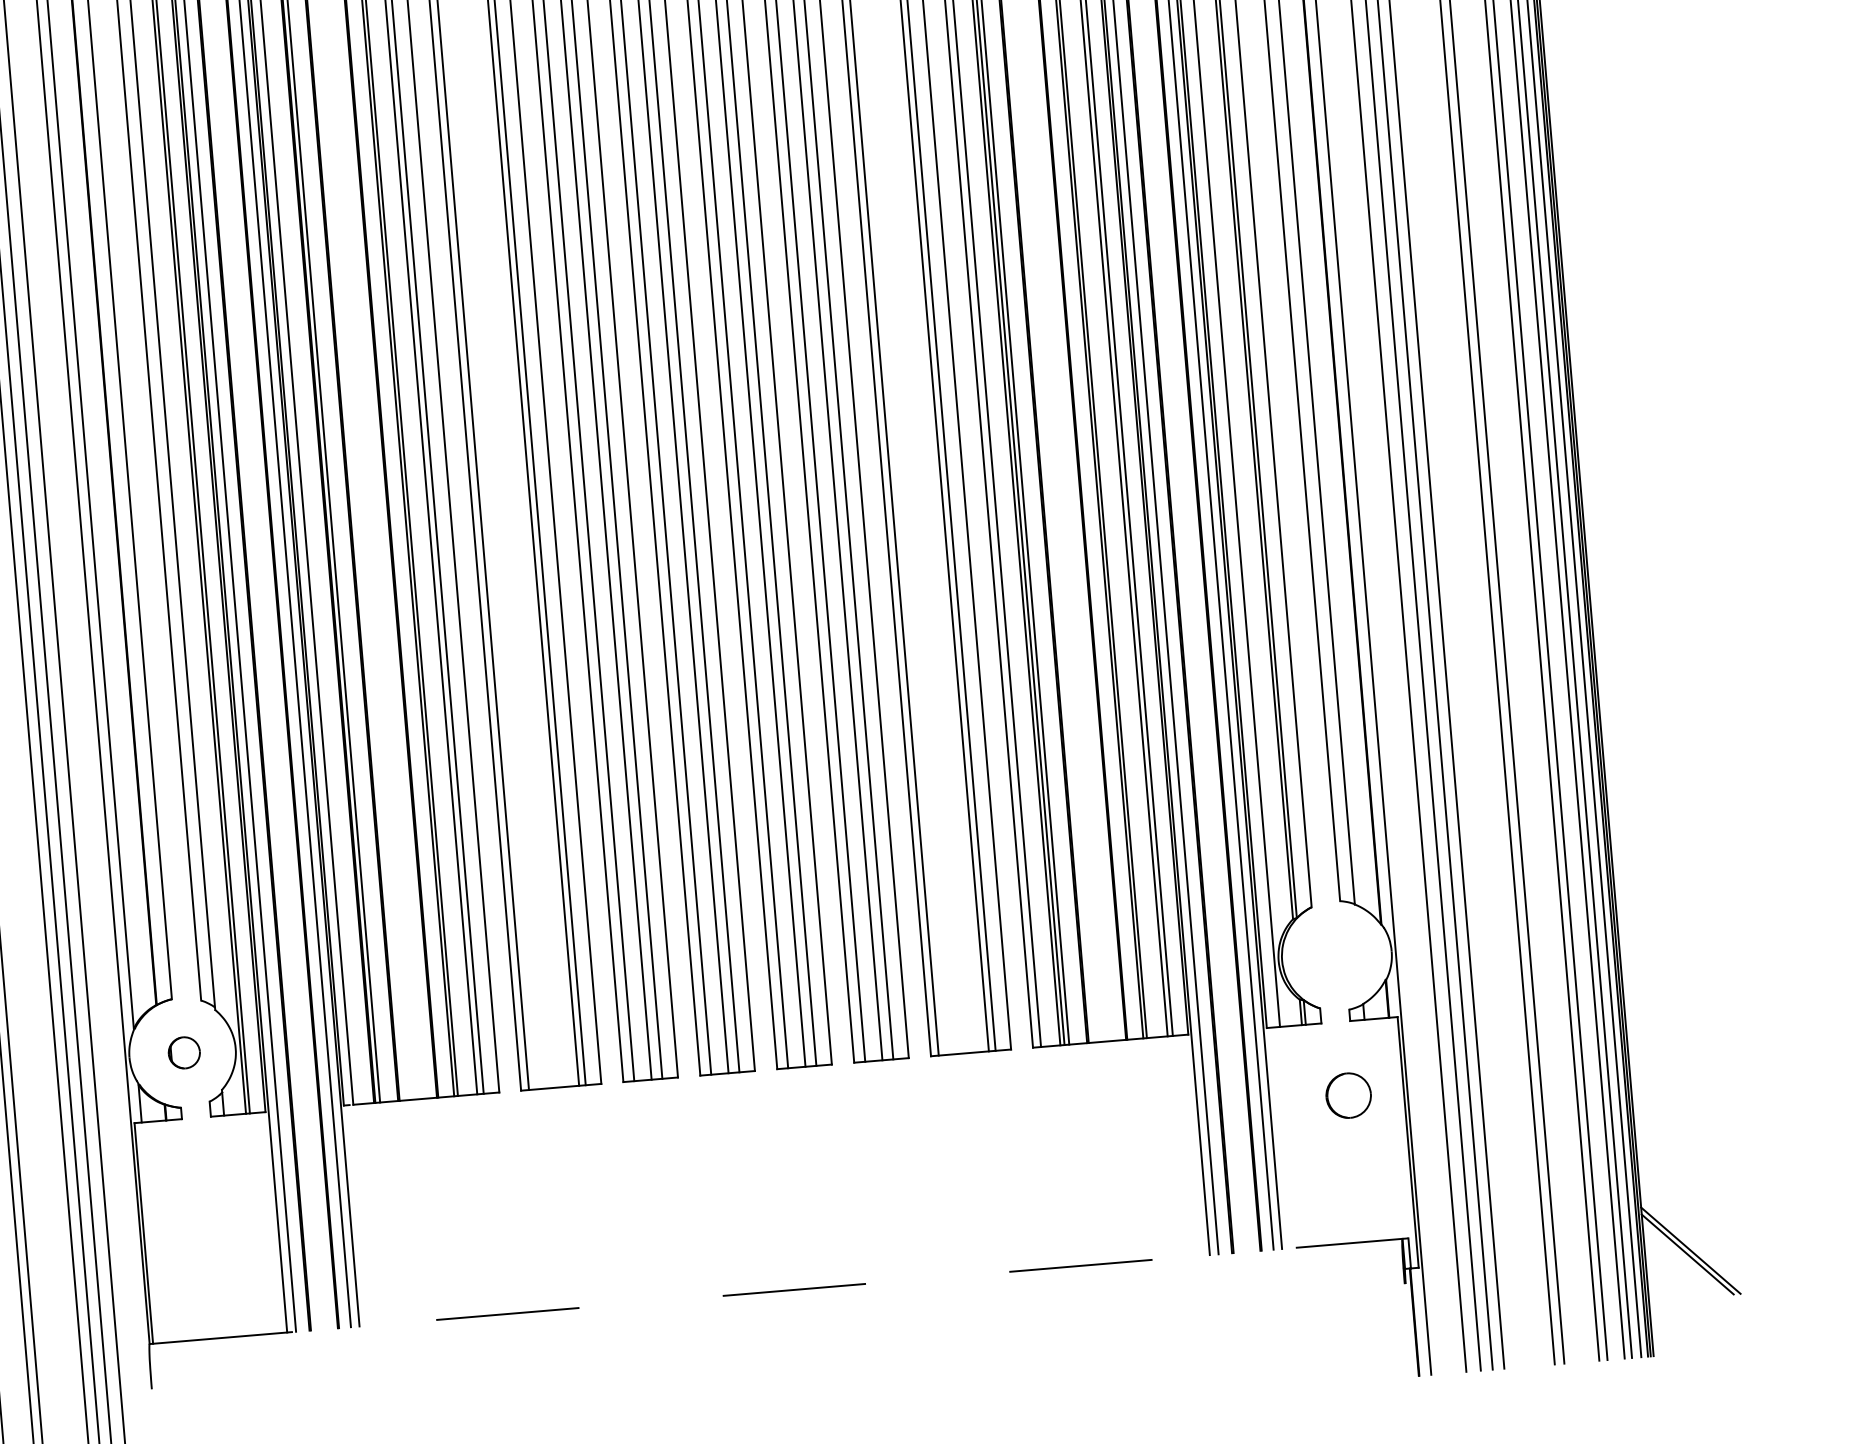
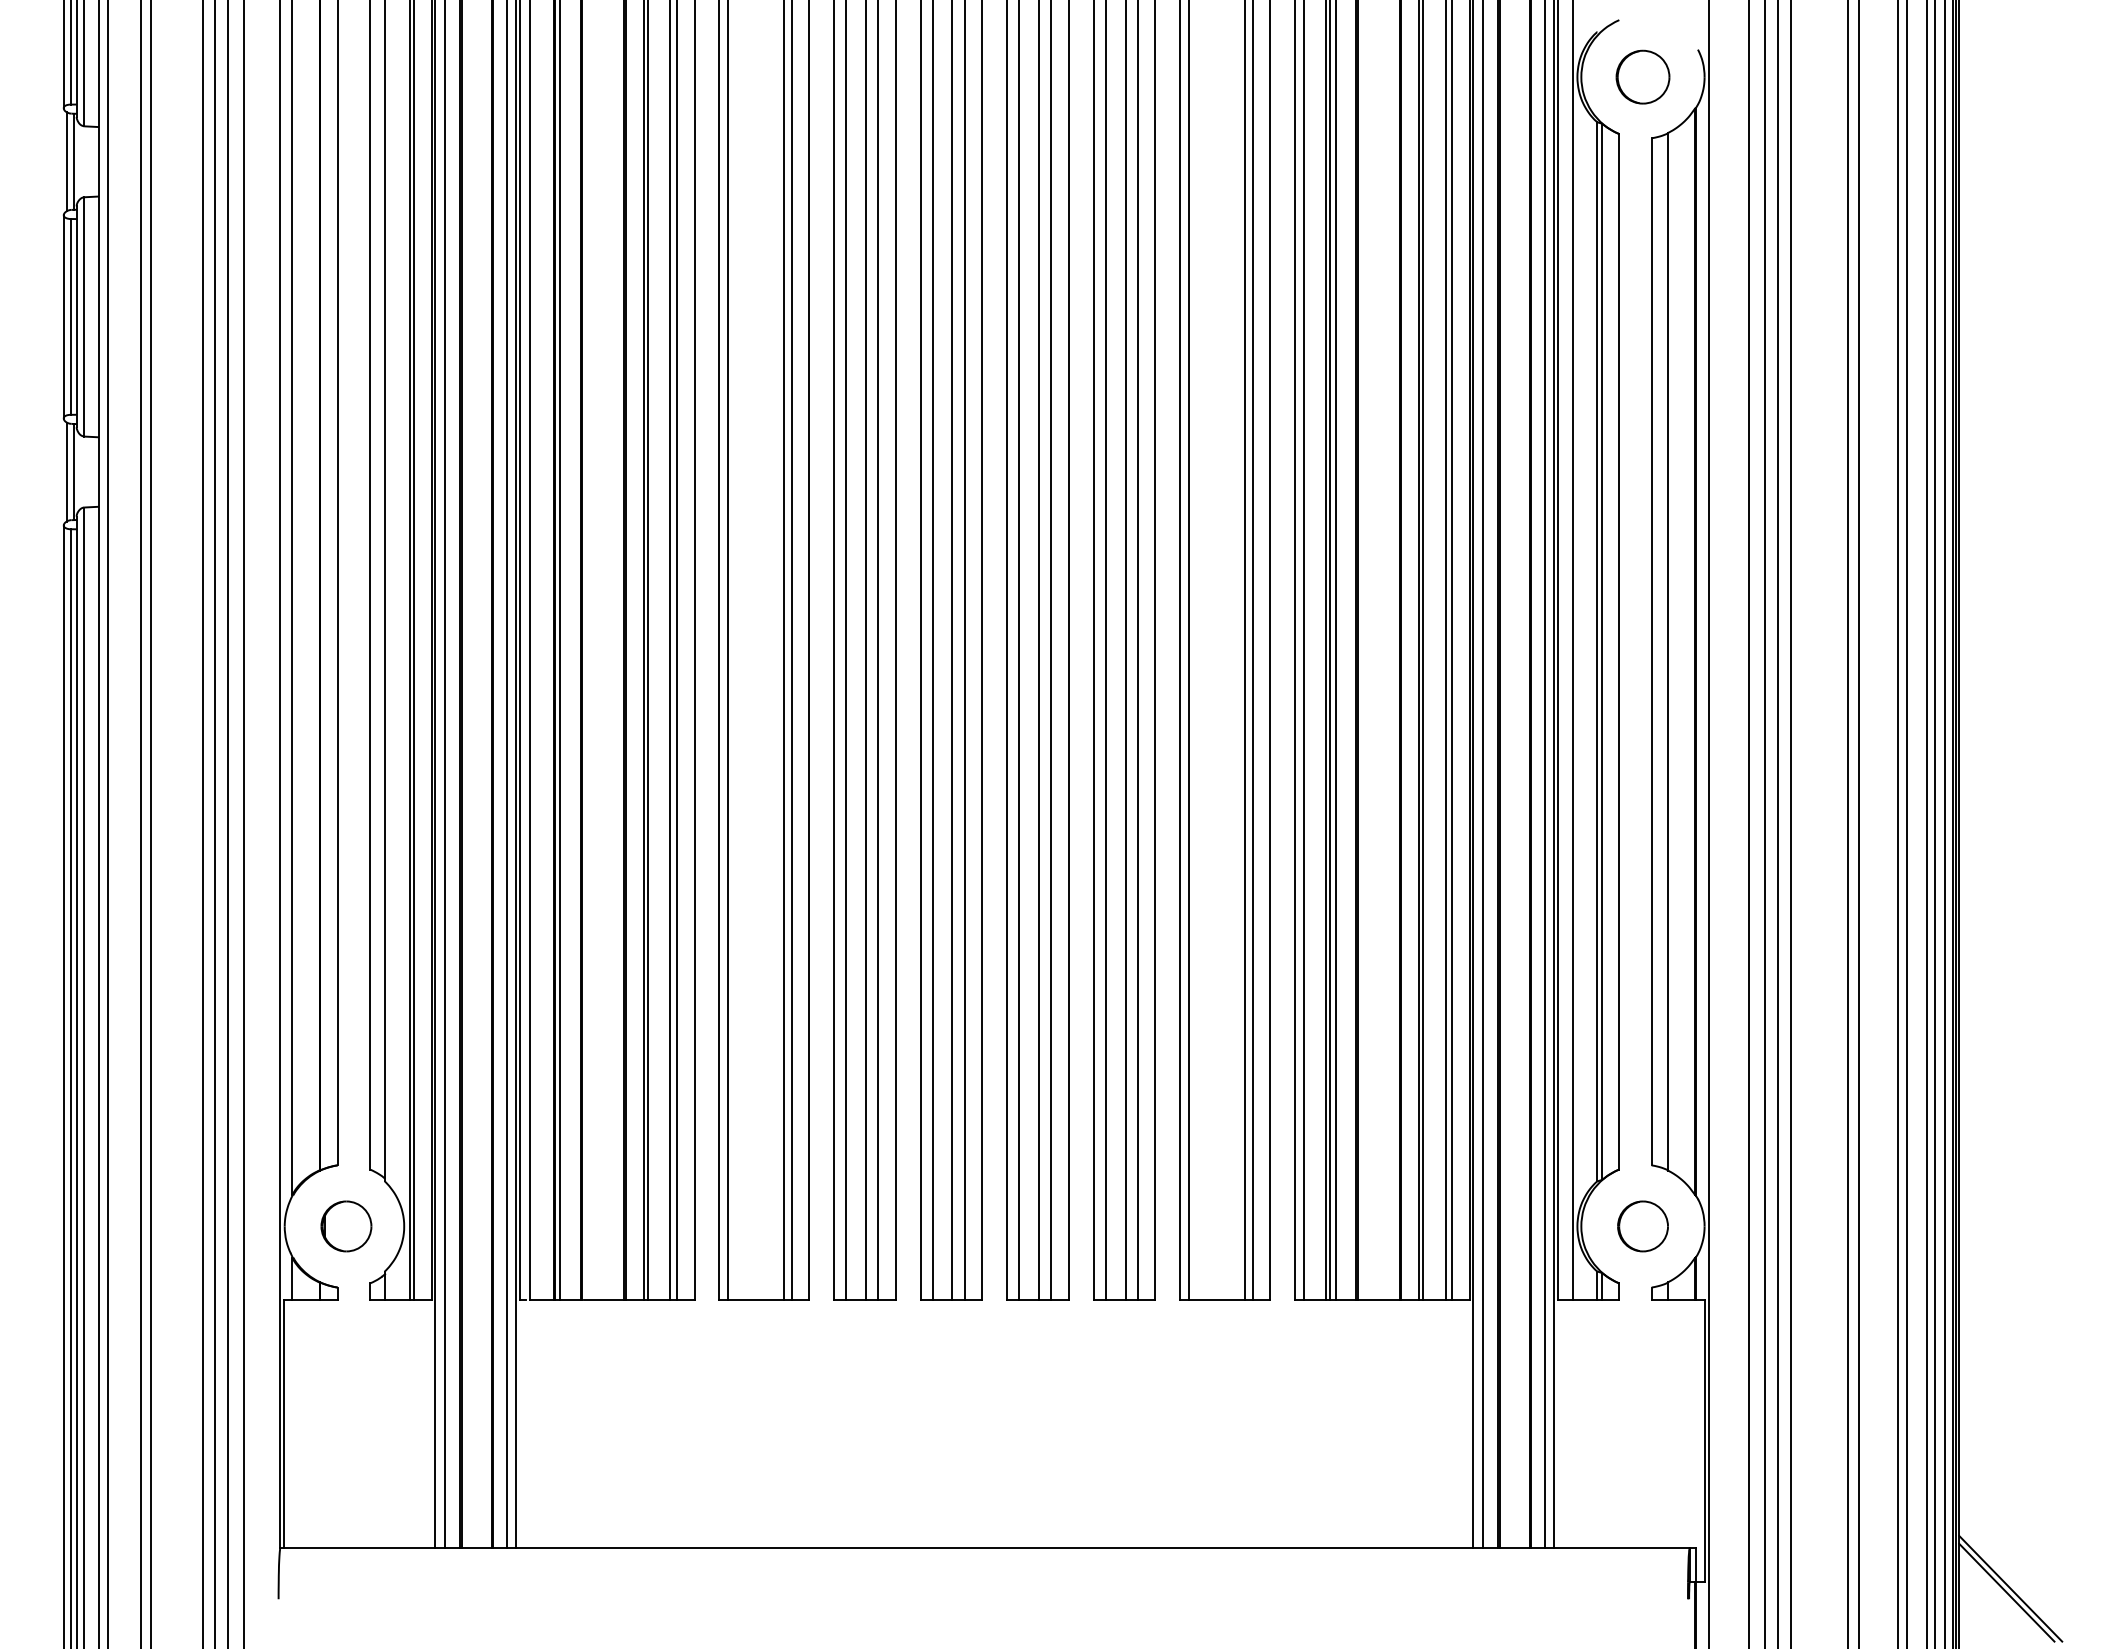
part: (184, 1052) -> (346, 1226), size x1.43
part: (1348, 1095) -> (1642, 1226), moved
line: (779, 1291) -> (988, 1548), dashed -> solid

